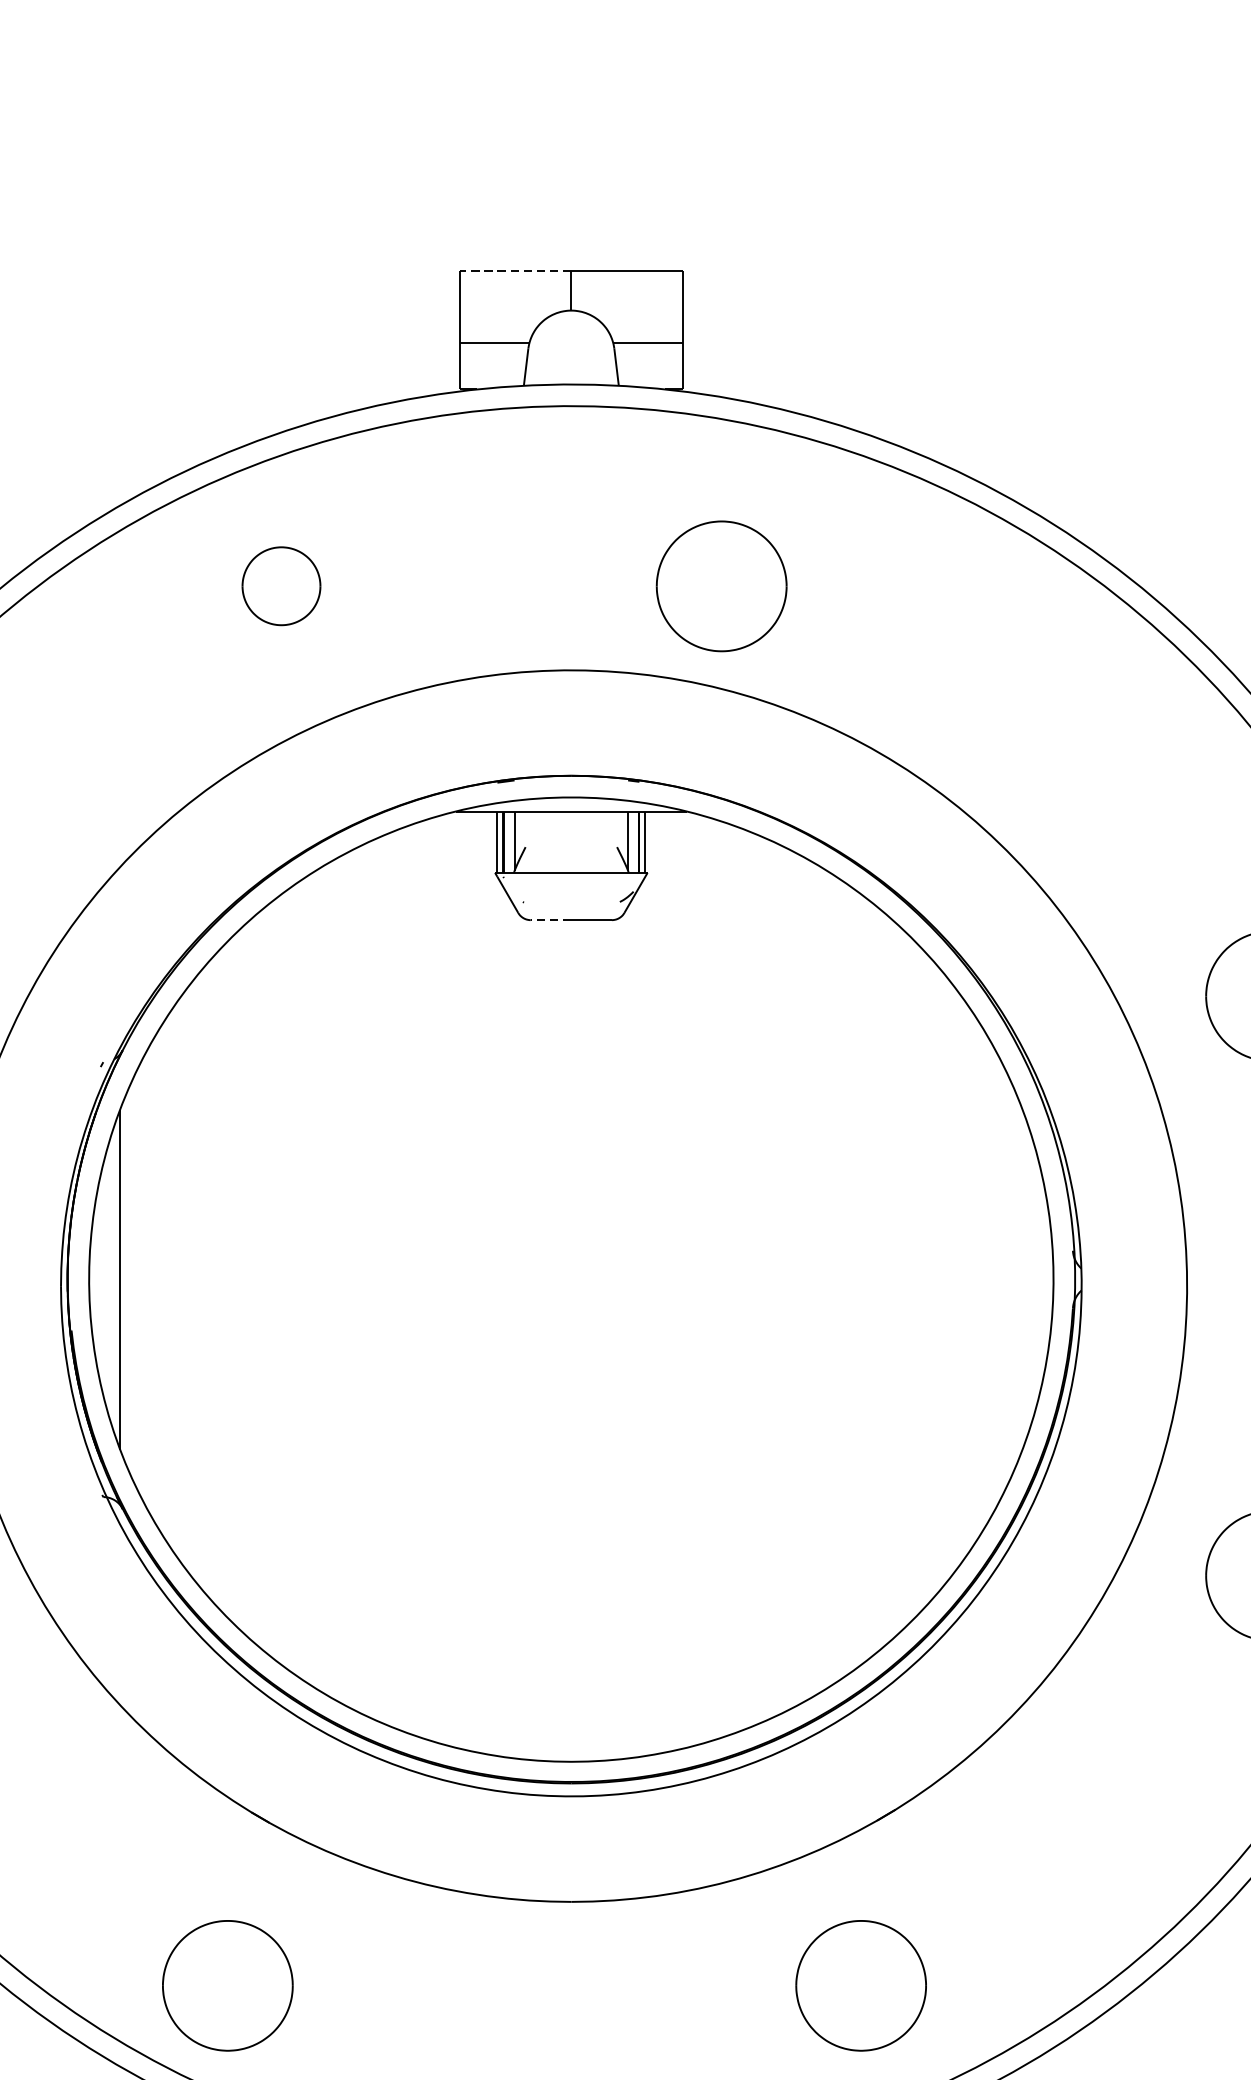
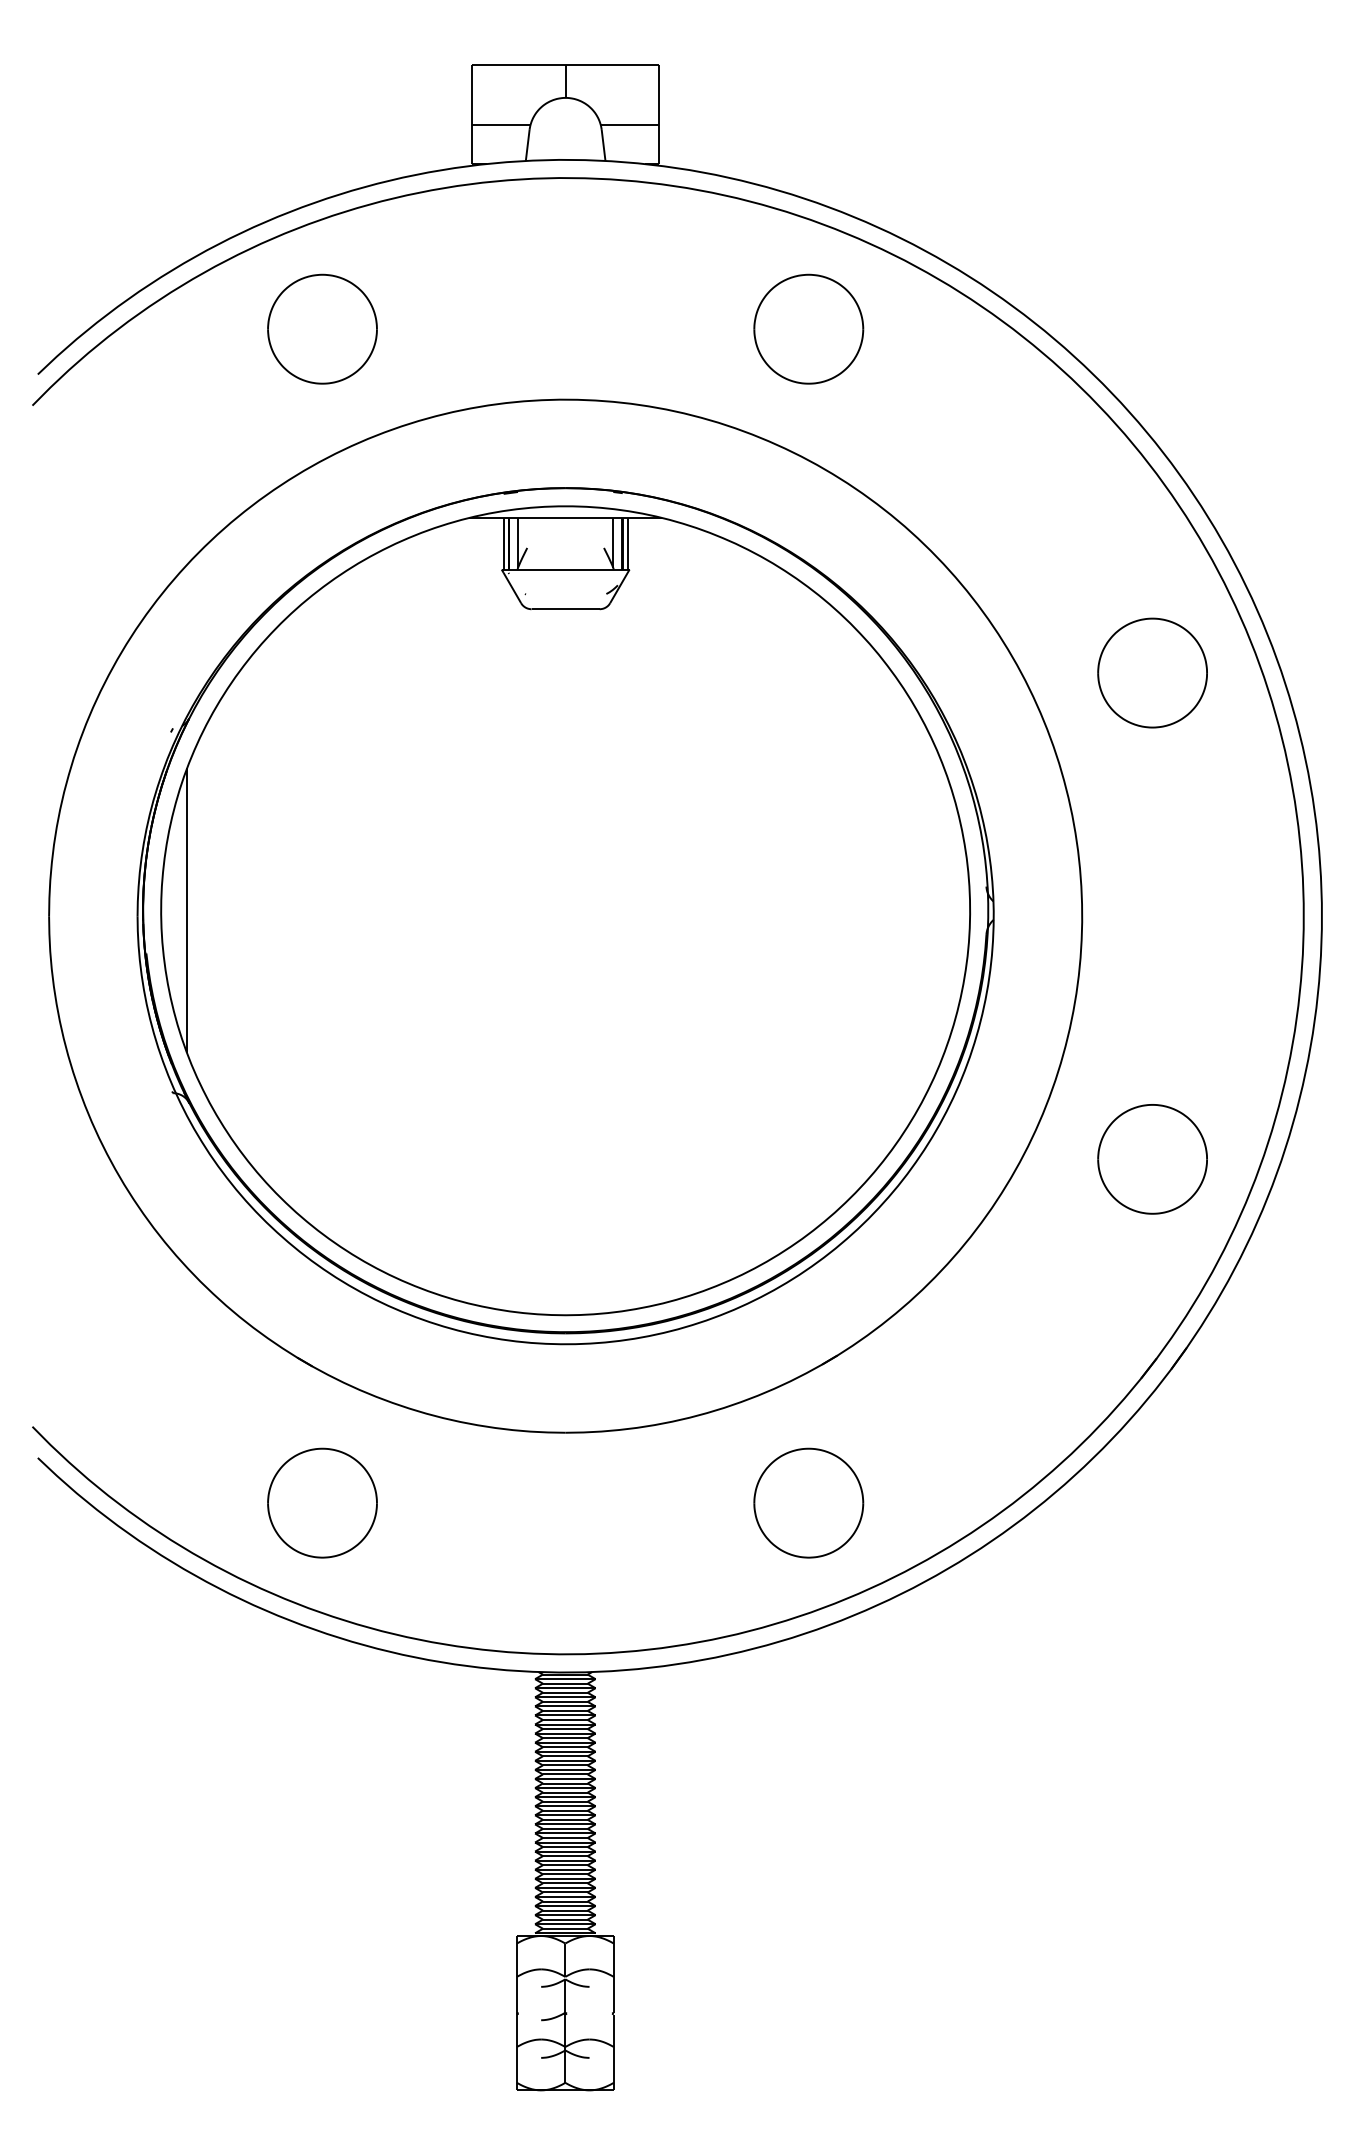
line: (515, 270) -> (518, 64), dashed -> solid
part: (281, 585) -> (322, 328), size x1.67
part: (721, 585) -> (808, 328), moved
line: (550, 920) -> (548, 609), dashed -> solid
part: (227, 1985) -> (322, 1502), moved

